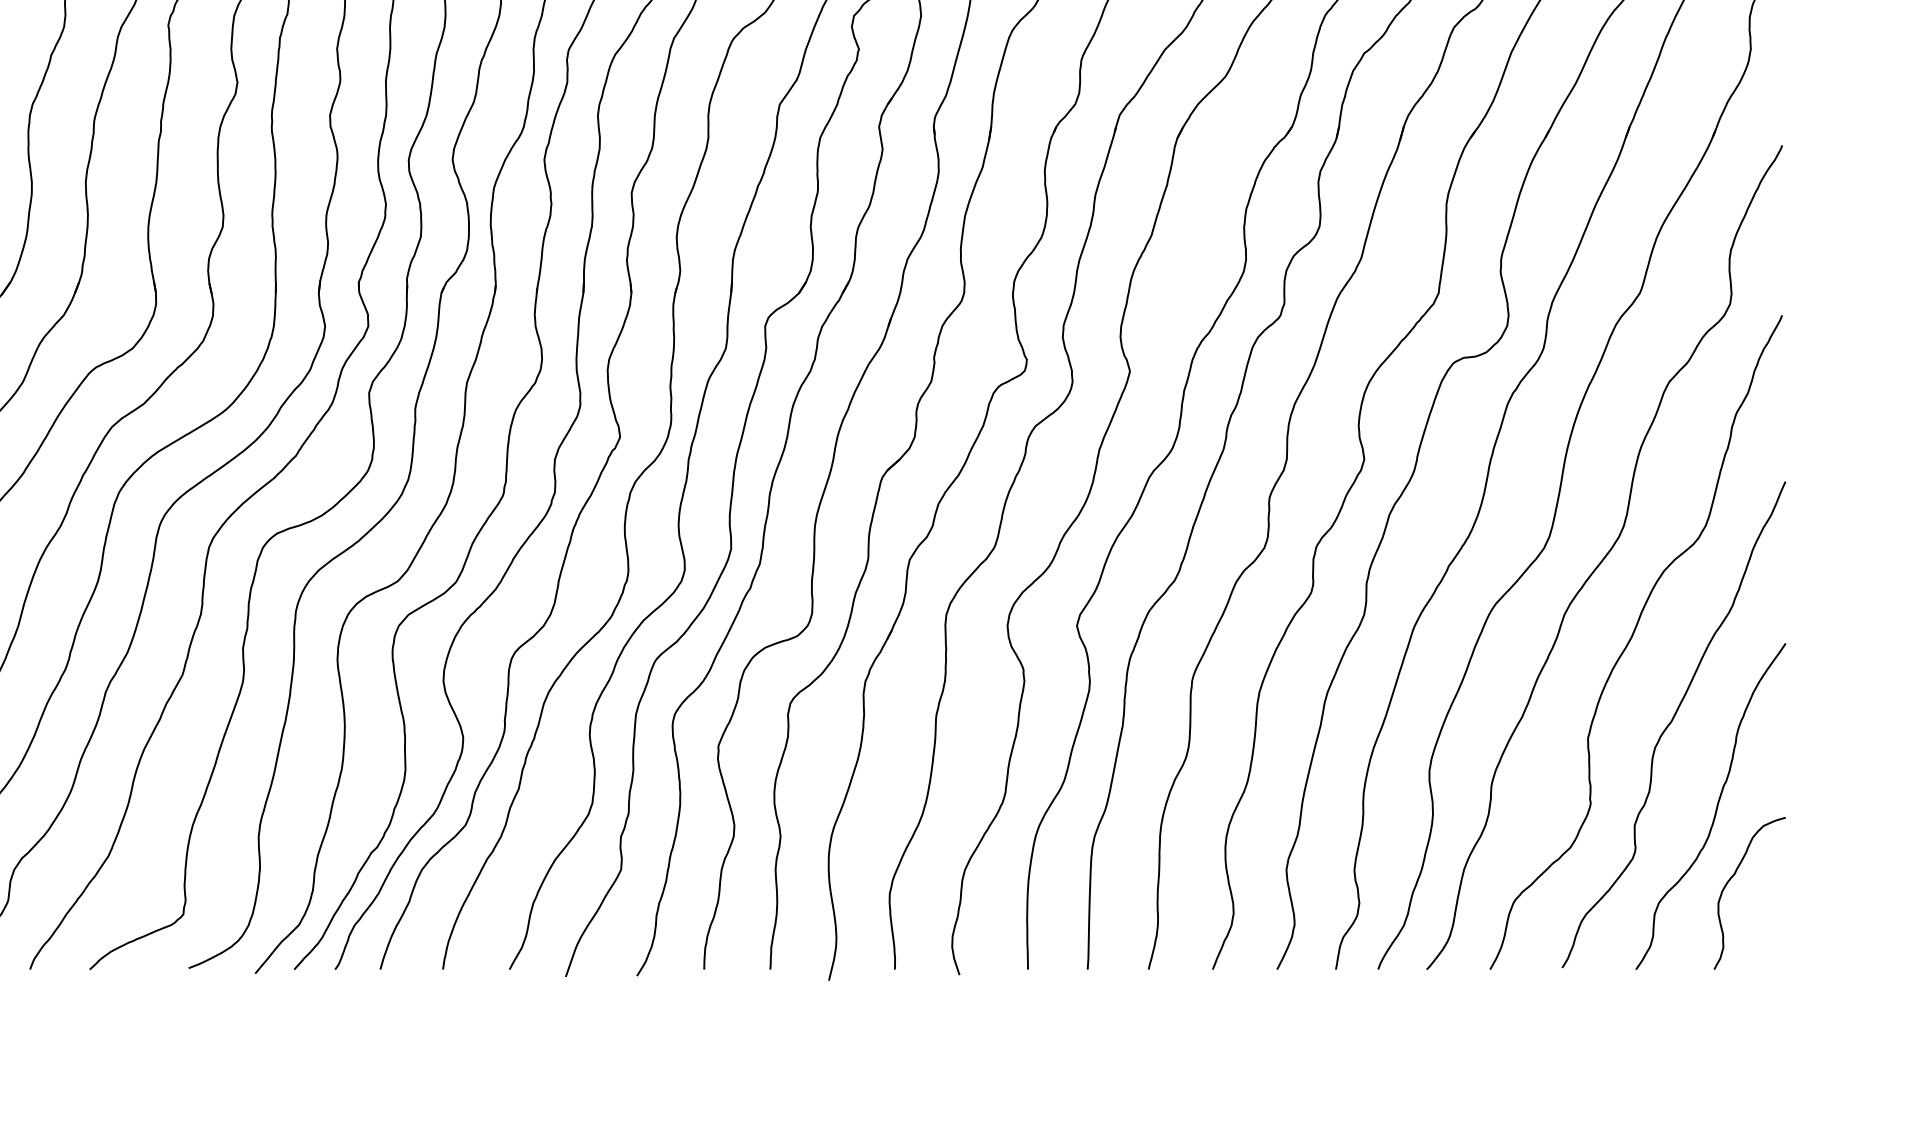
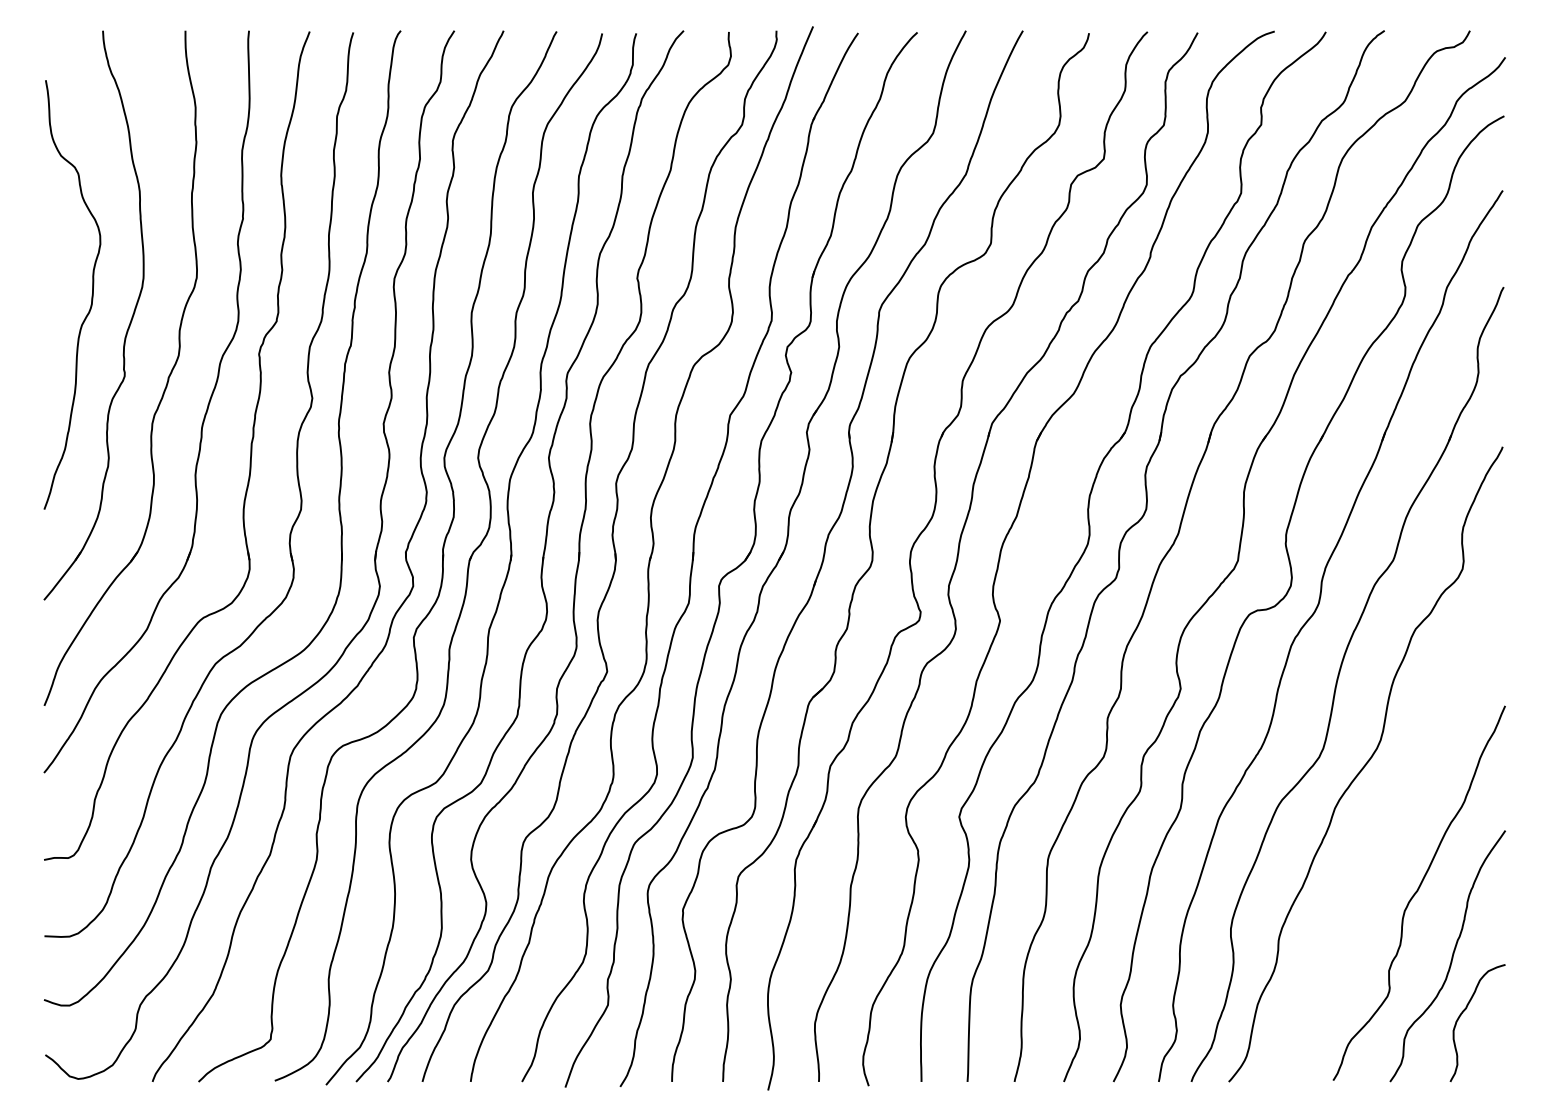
curve: (1631, 640) -> (1386, 828), removed

